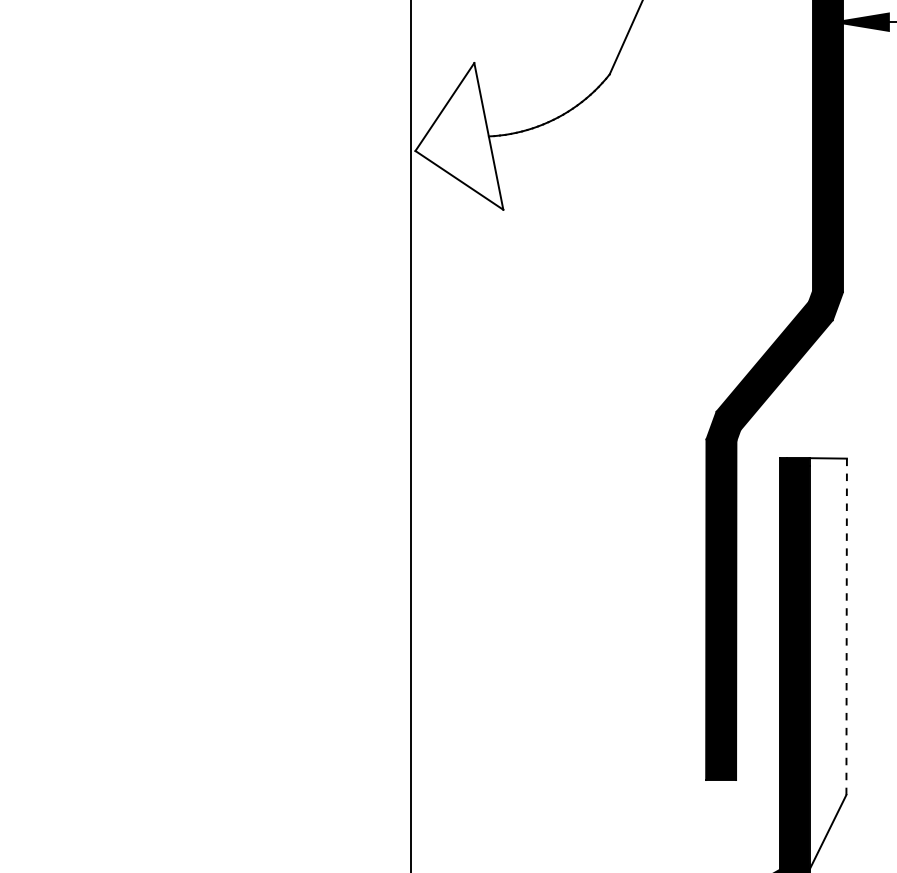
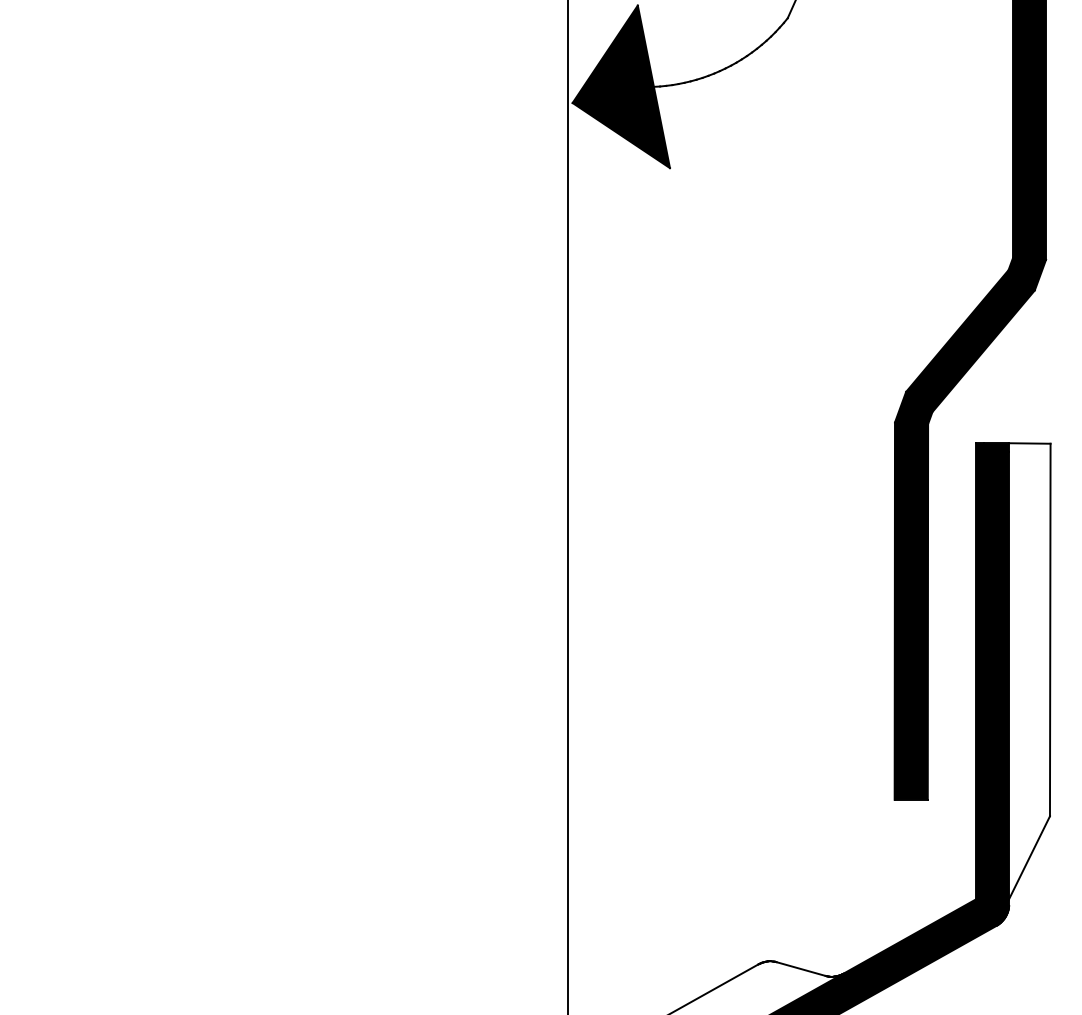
fill: (458, 136) -> (620, 86), added
line: (846, 627) -> (1050, 630), dashed -> solid

